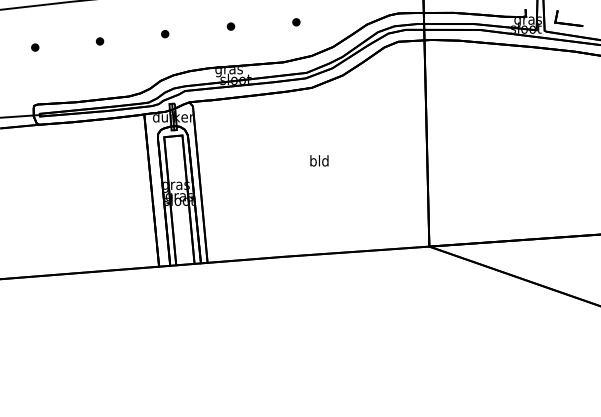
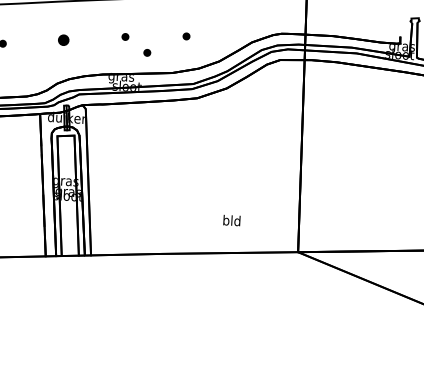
part: (165, 34) -> (64, 40), size x1.6
part: (255, 42) -> (147, 53), added
text: (319, 160) -> (231, 220), moved

